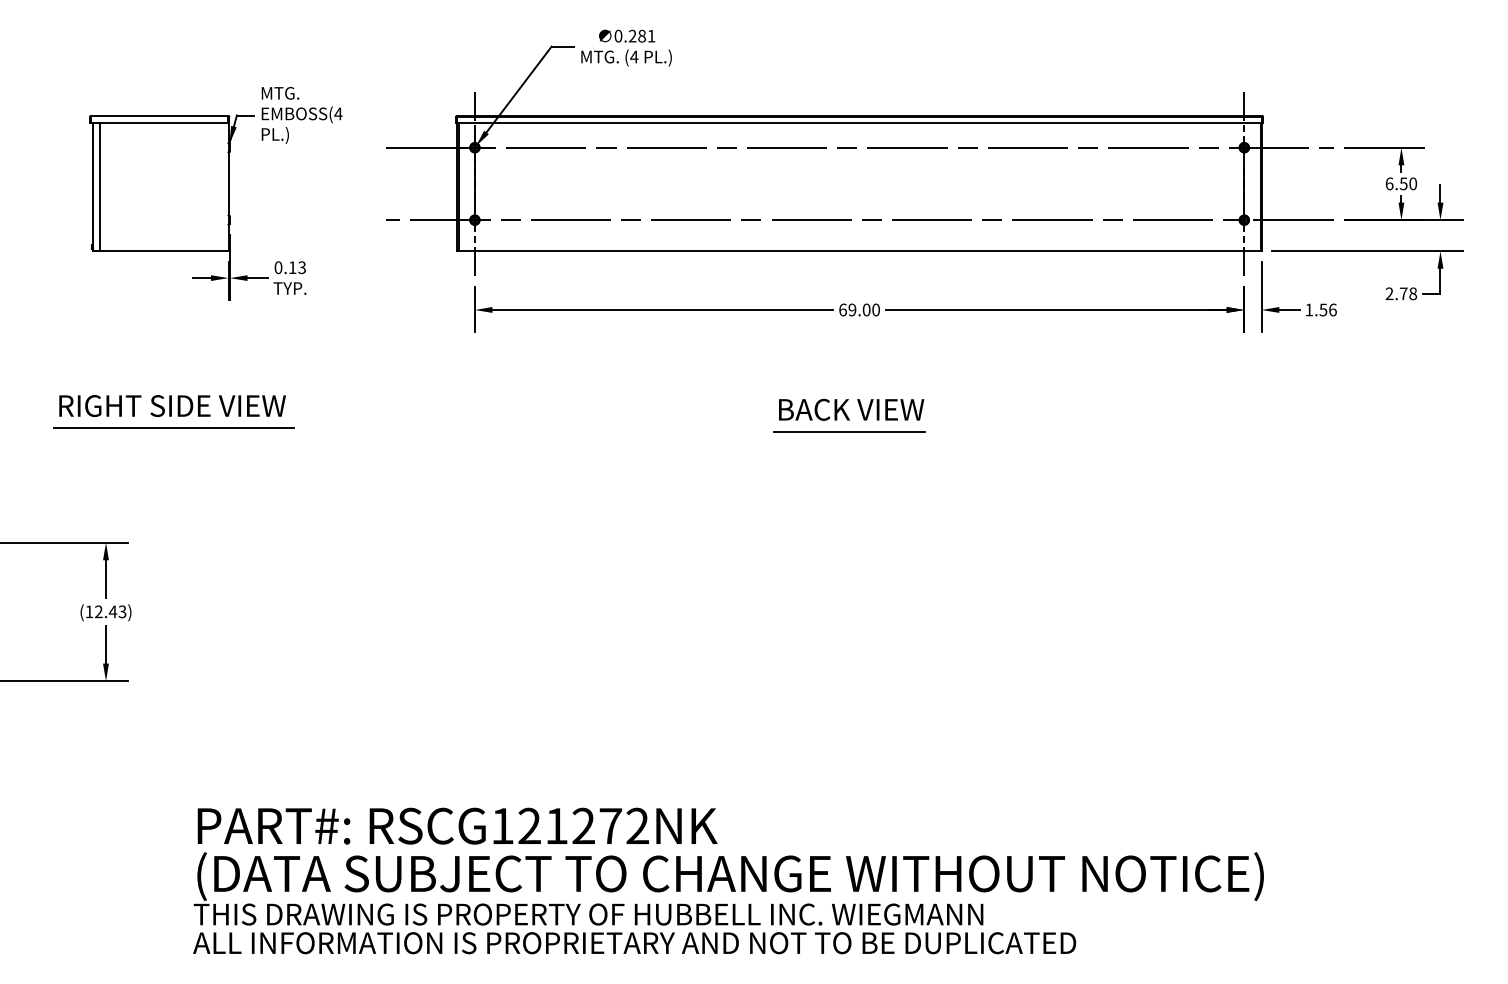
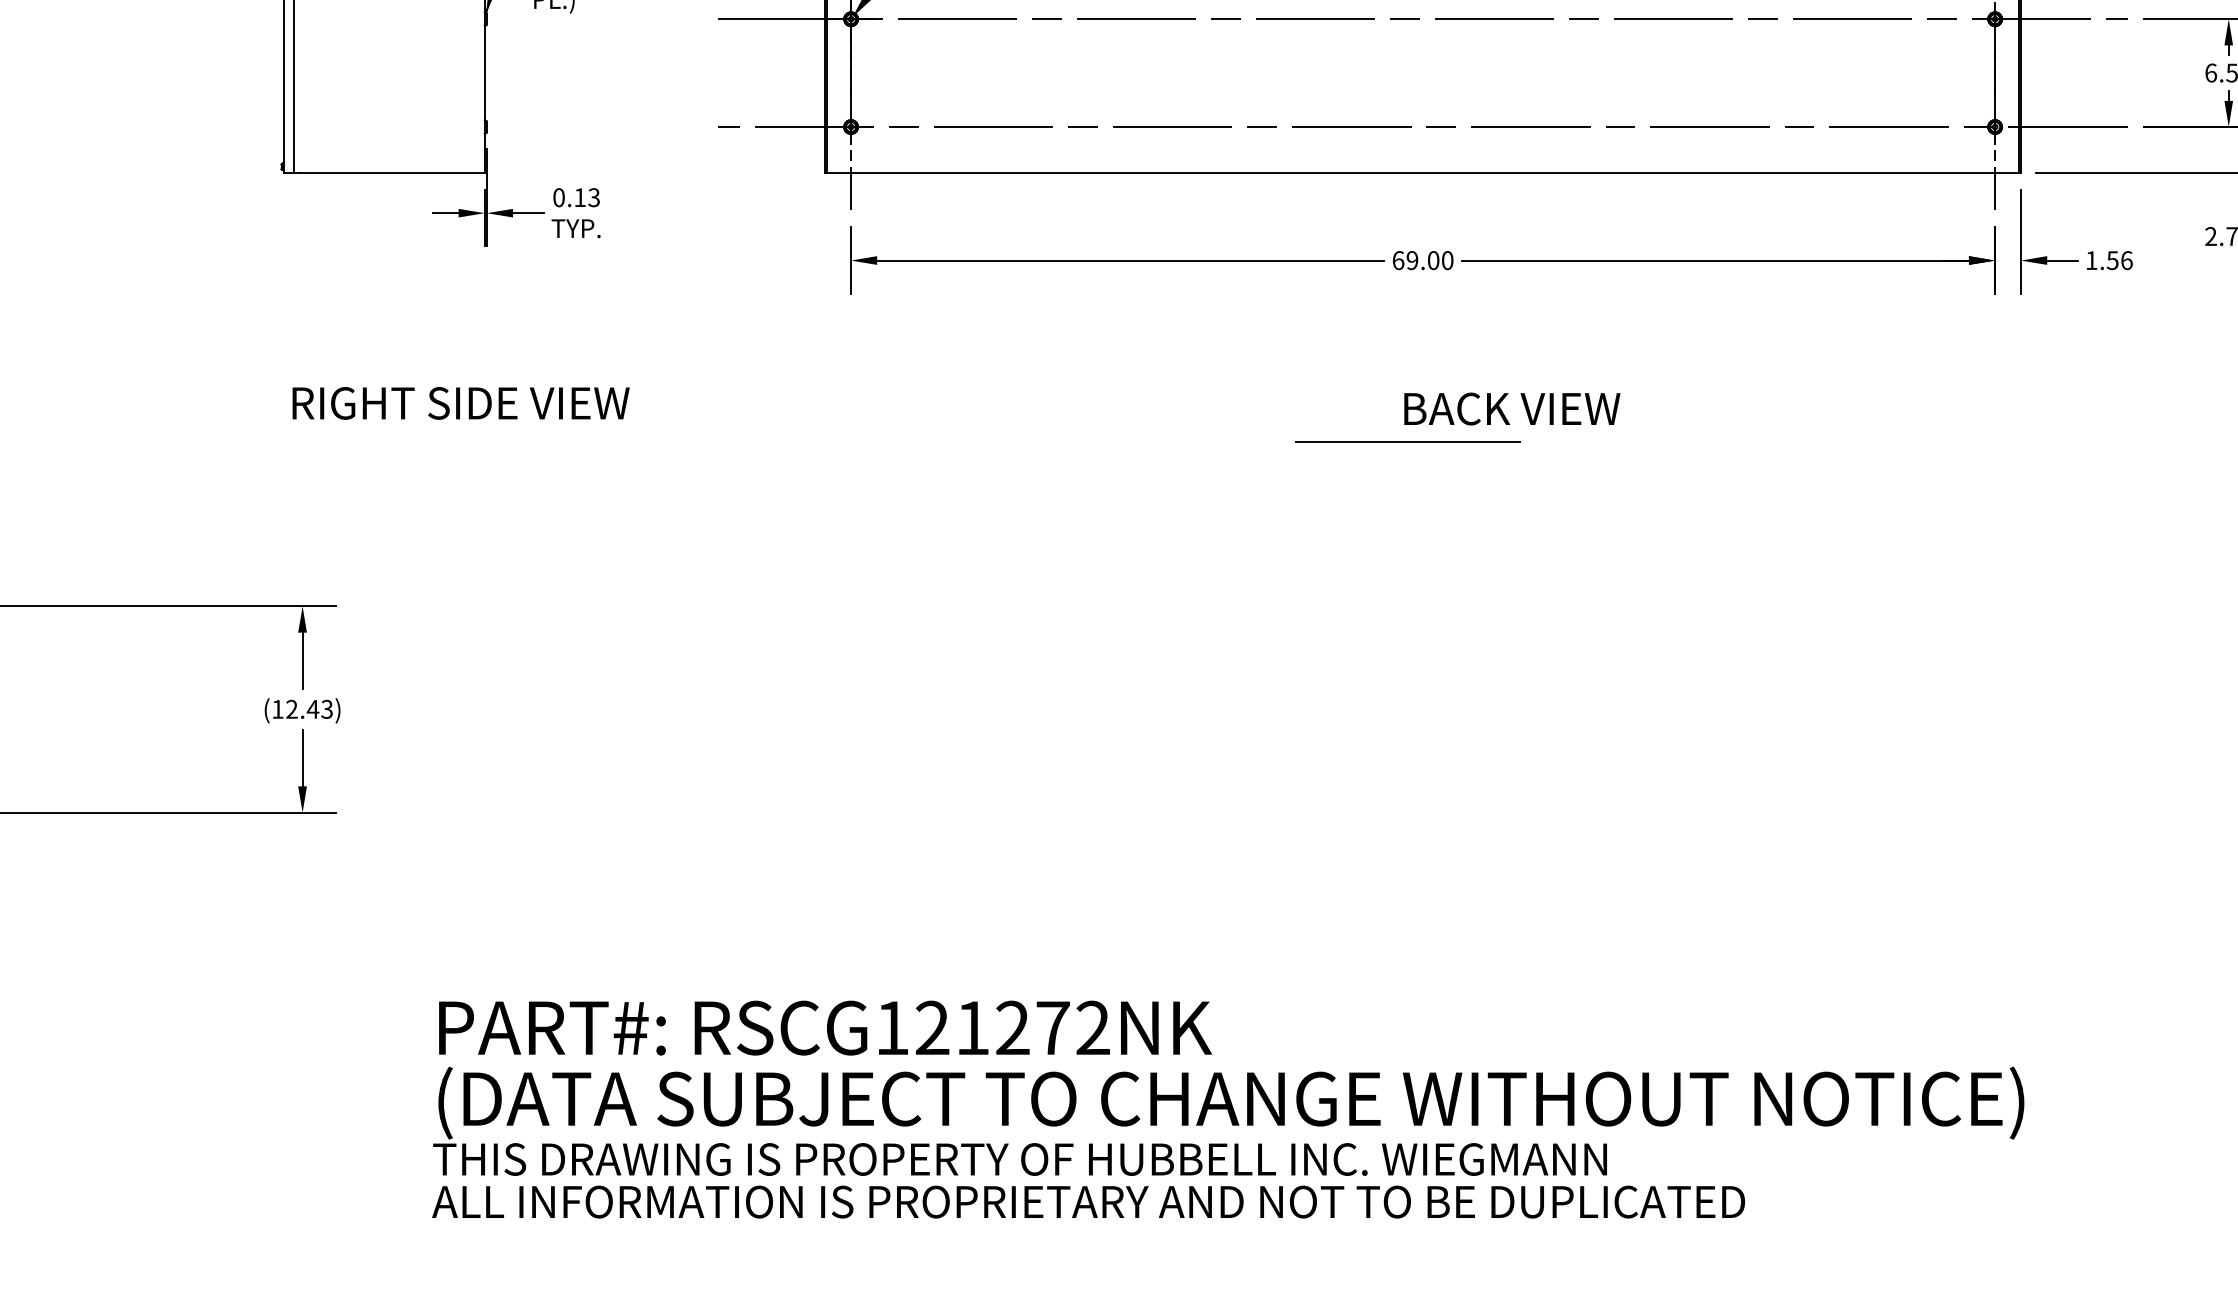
text: (172, 406) -> (460, 404), moved
text: (851, 409) -> (1512, 408), moved
line: (174, 427) -> (404, 435), removed

